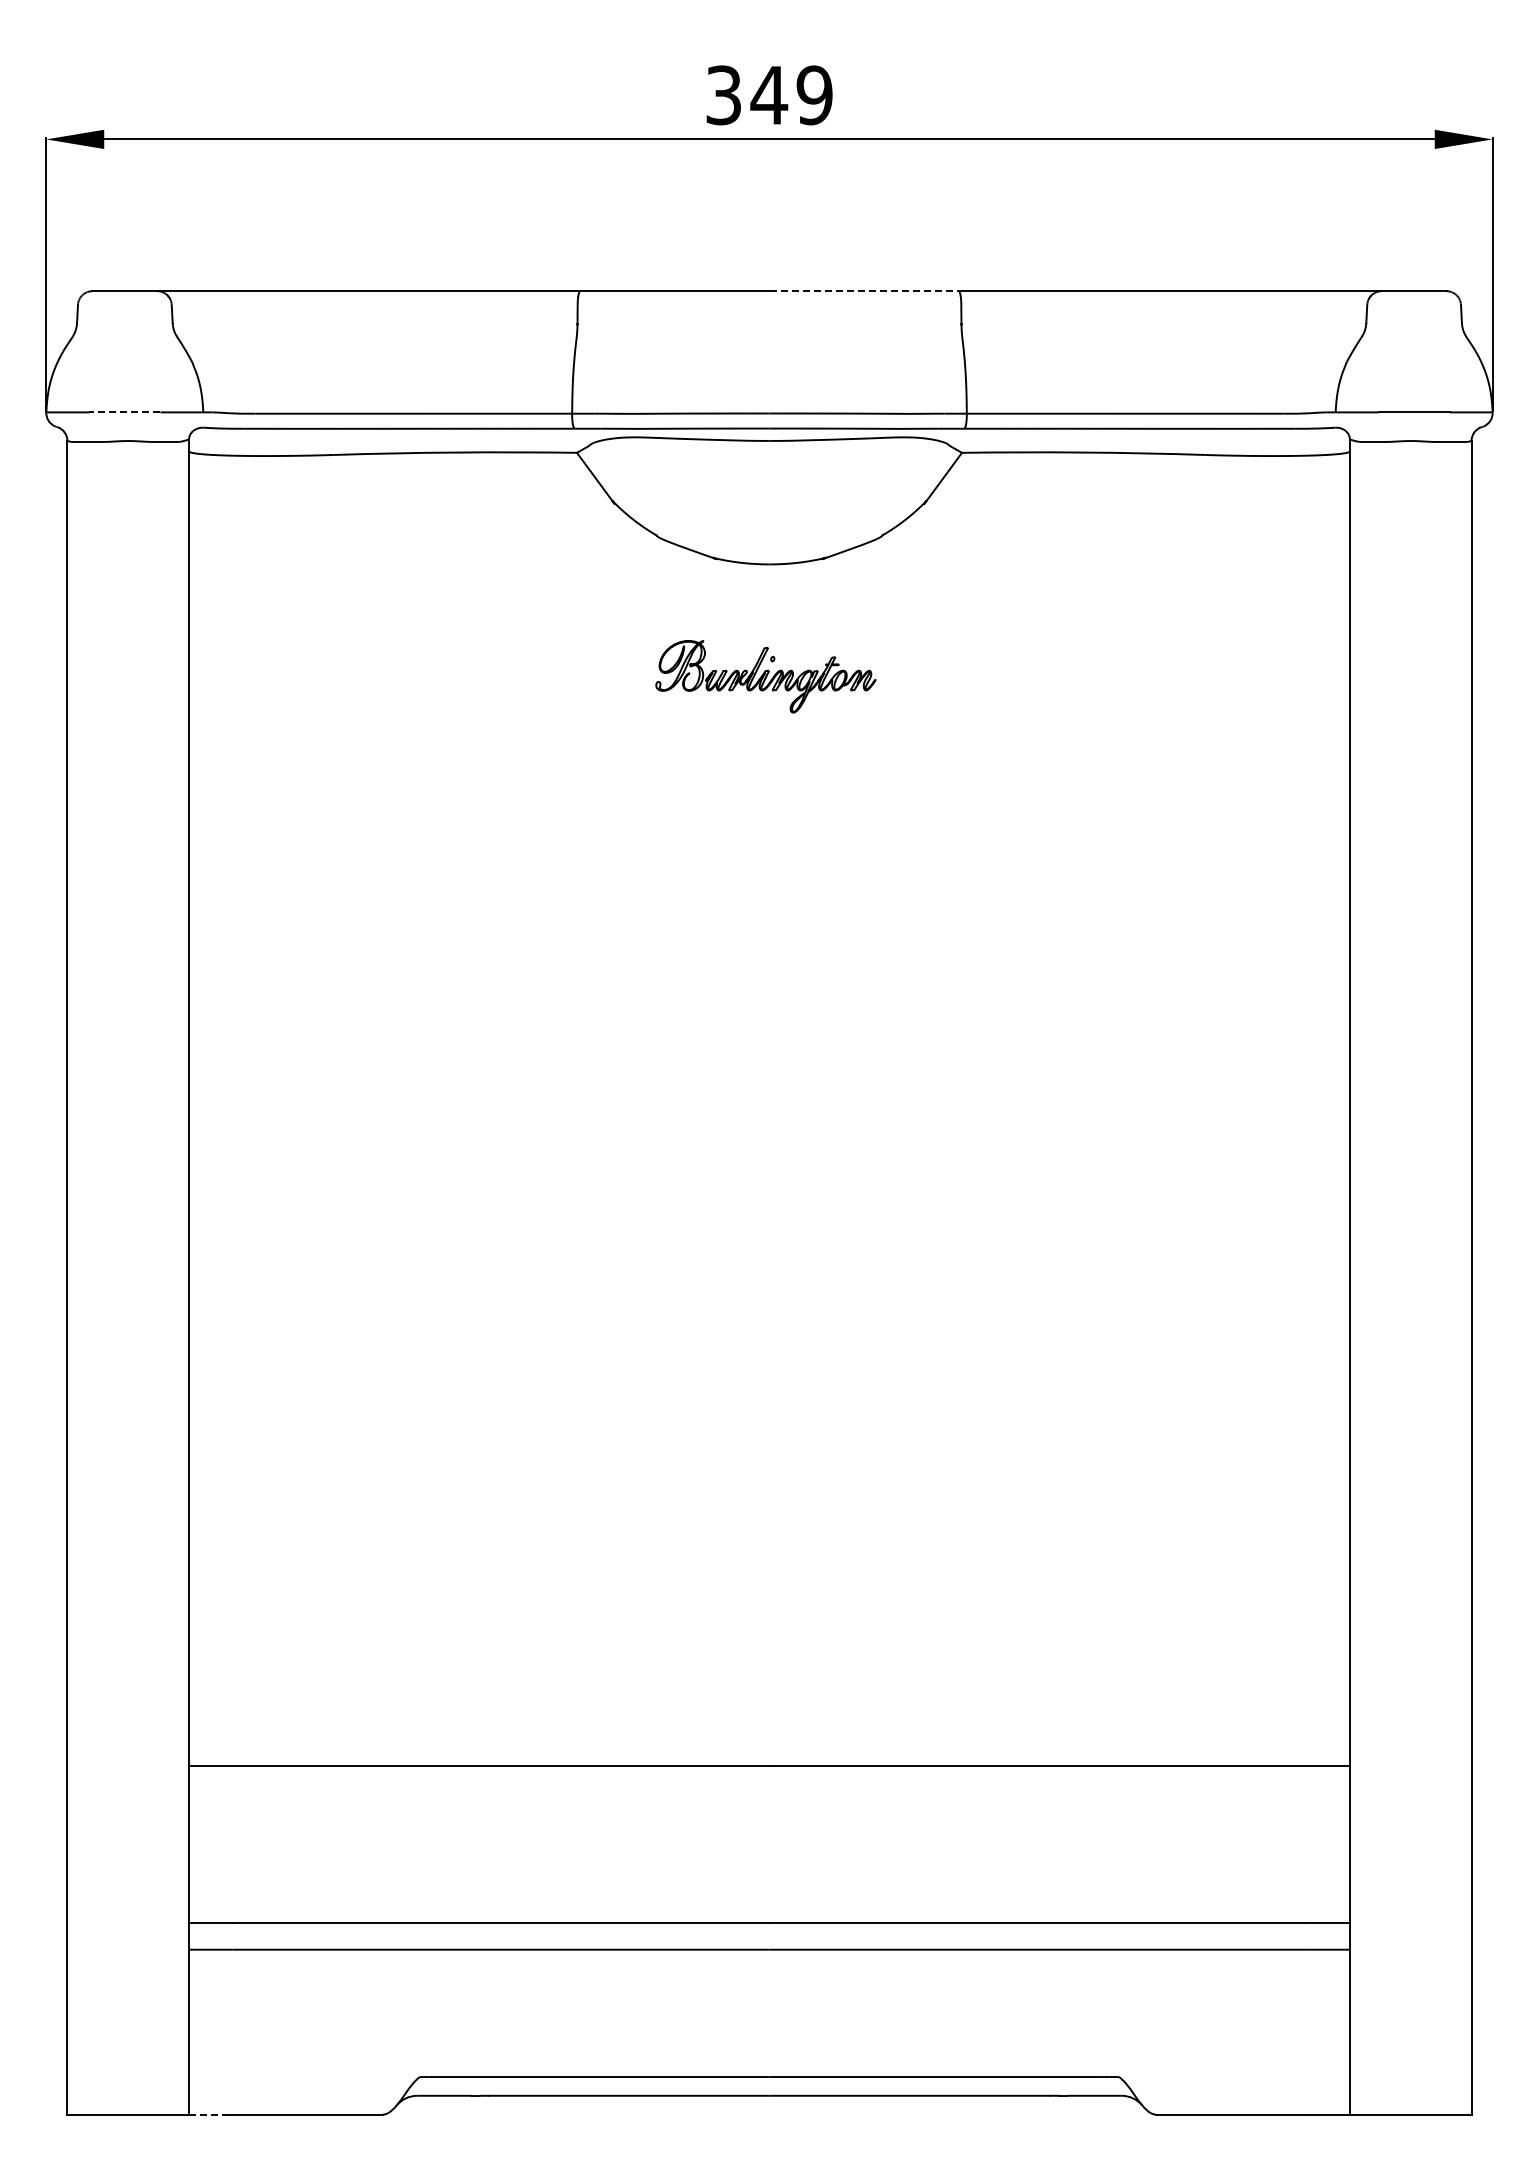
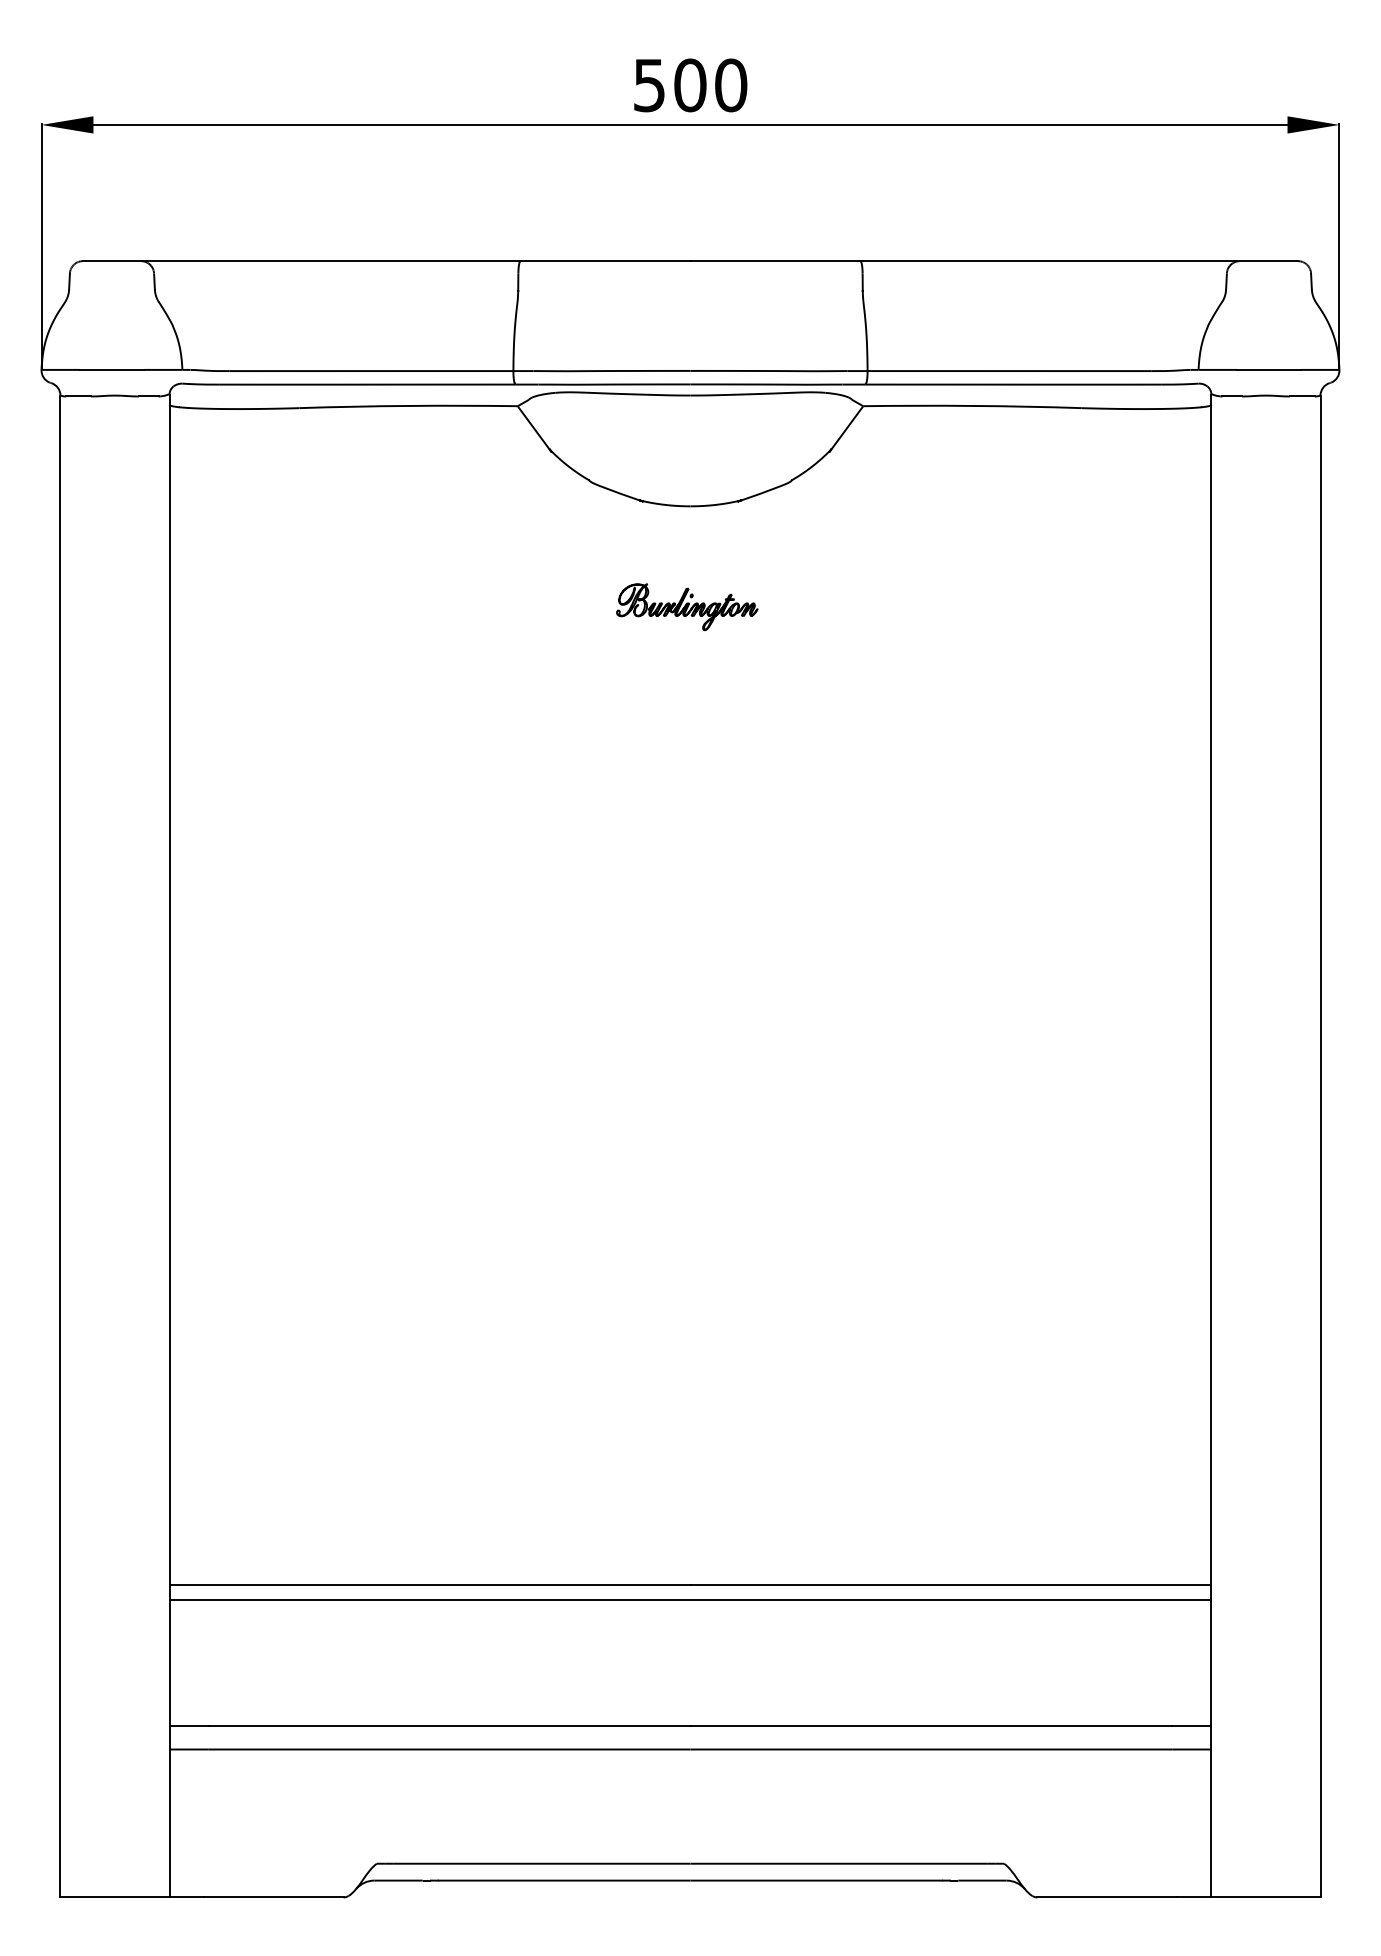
text: (769, 95) -> (690, 85), 349 -> 500
line: (864, 291) -> (775, 261), dashed -> solid
line: (124, 412) -> (111, 370), dashed -> solid
part: (765, 676) -> (686, 606), size x0.71
line: (769, 1783) -> (690, 1600), added
line: (208, 2114) -> (187, 1897), dashed -> solid

